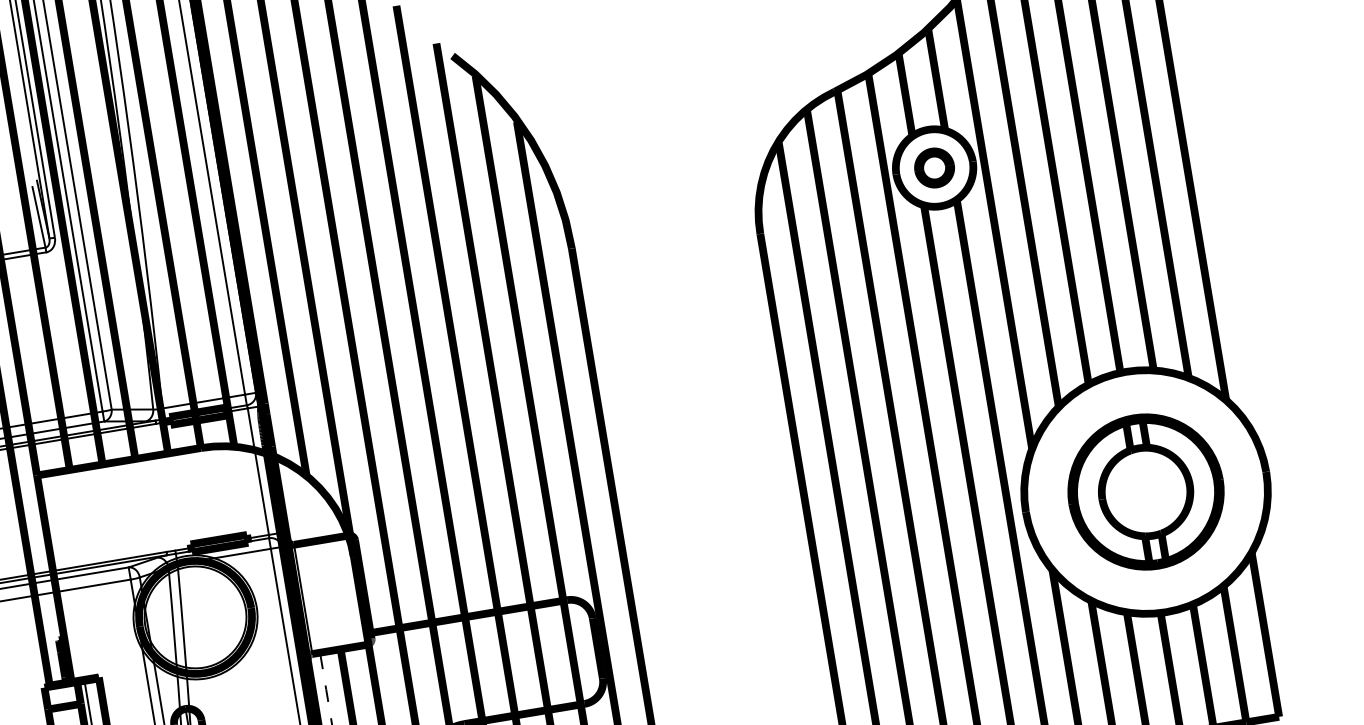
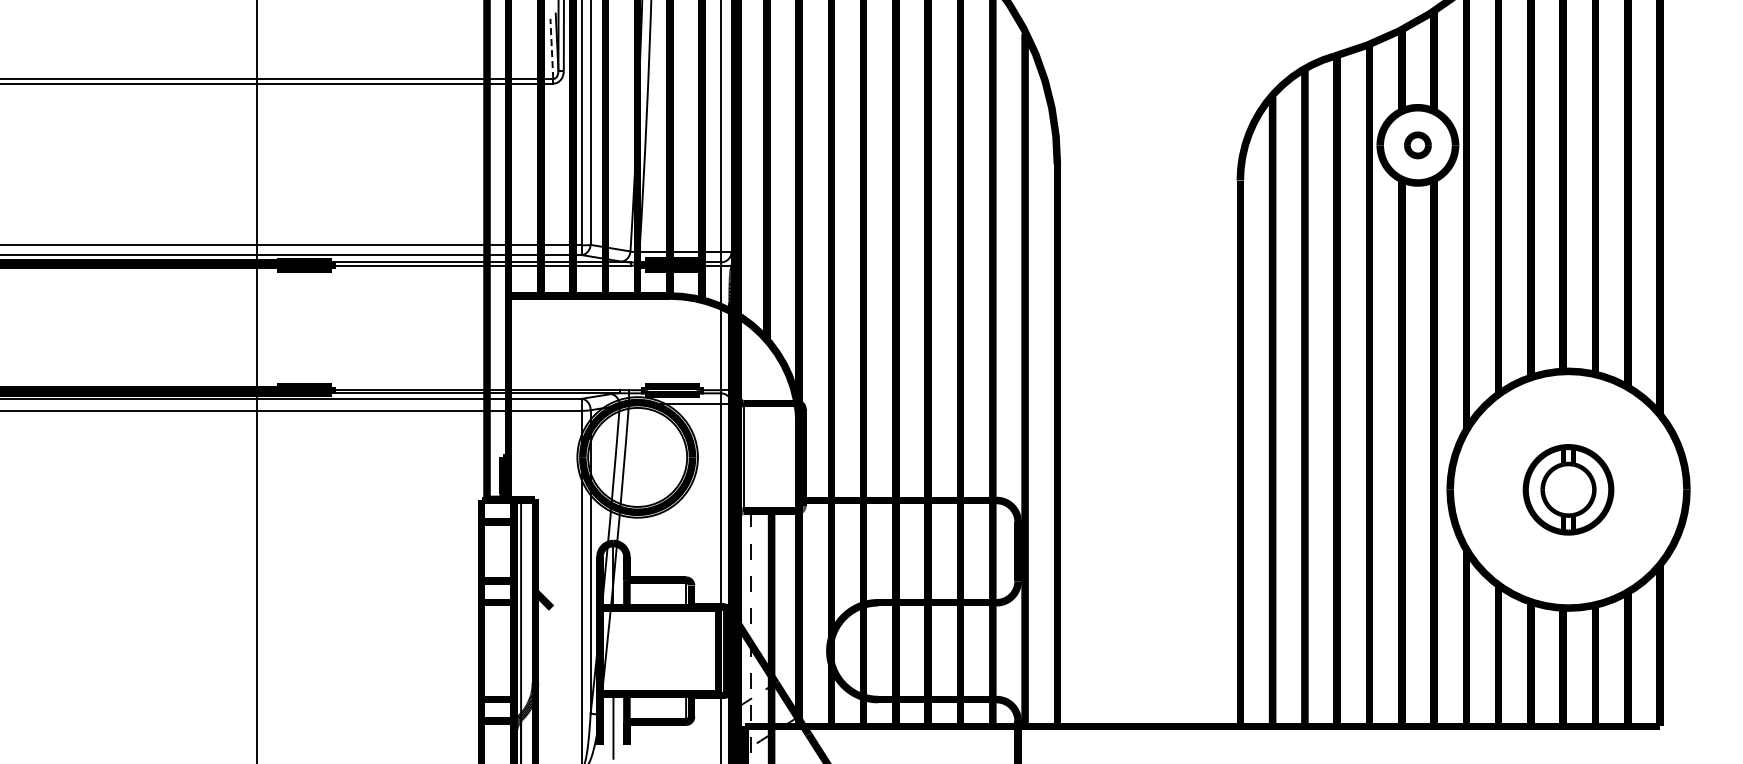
part: (934, 168) -> (1417, 145), size x0.7
line: (38, 216) -> (551, 48), solid -> dashed
part: (1145, 491) -> (1568, 489), size x0.6

